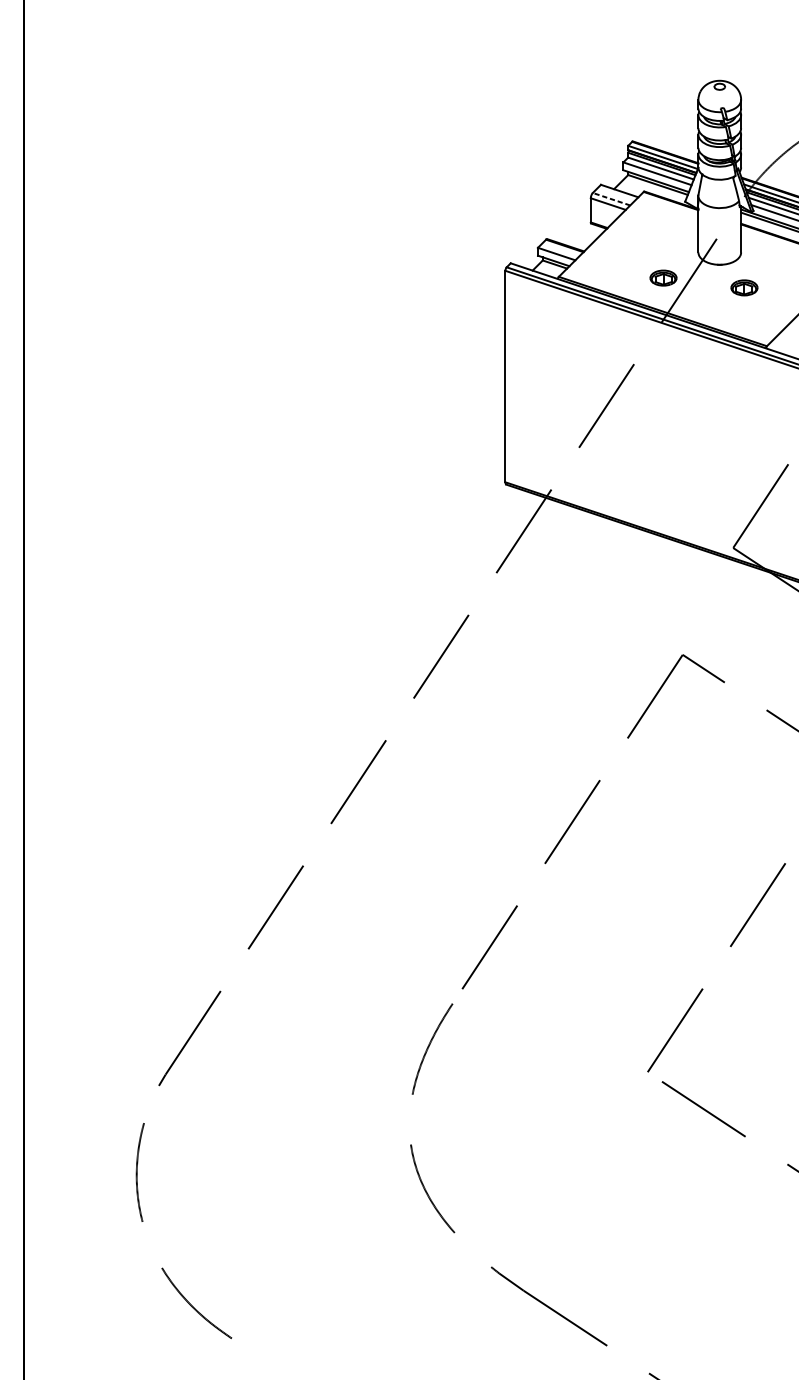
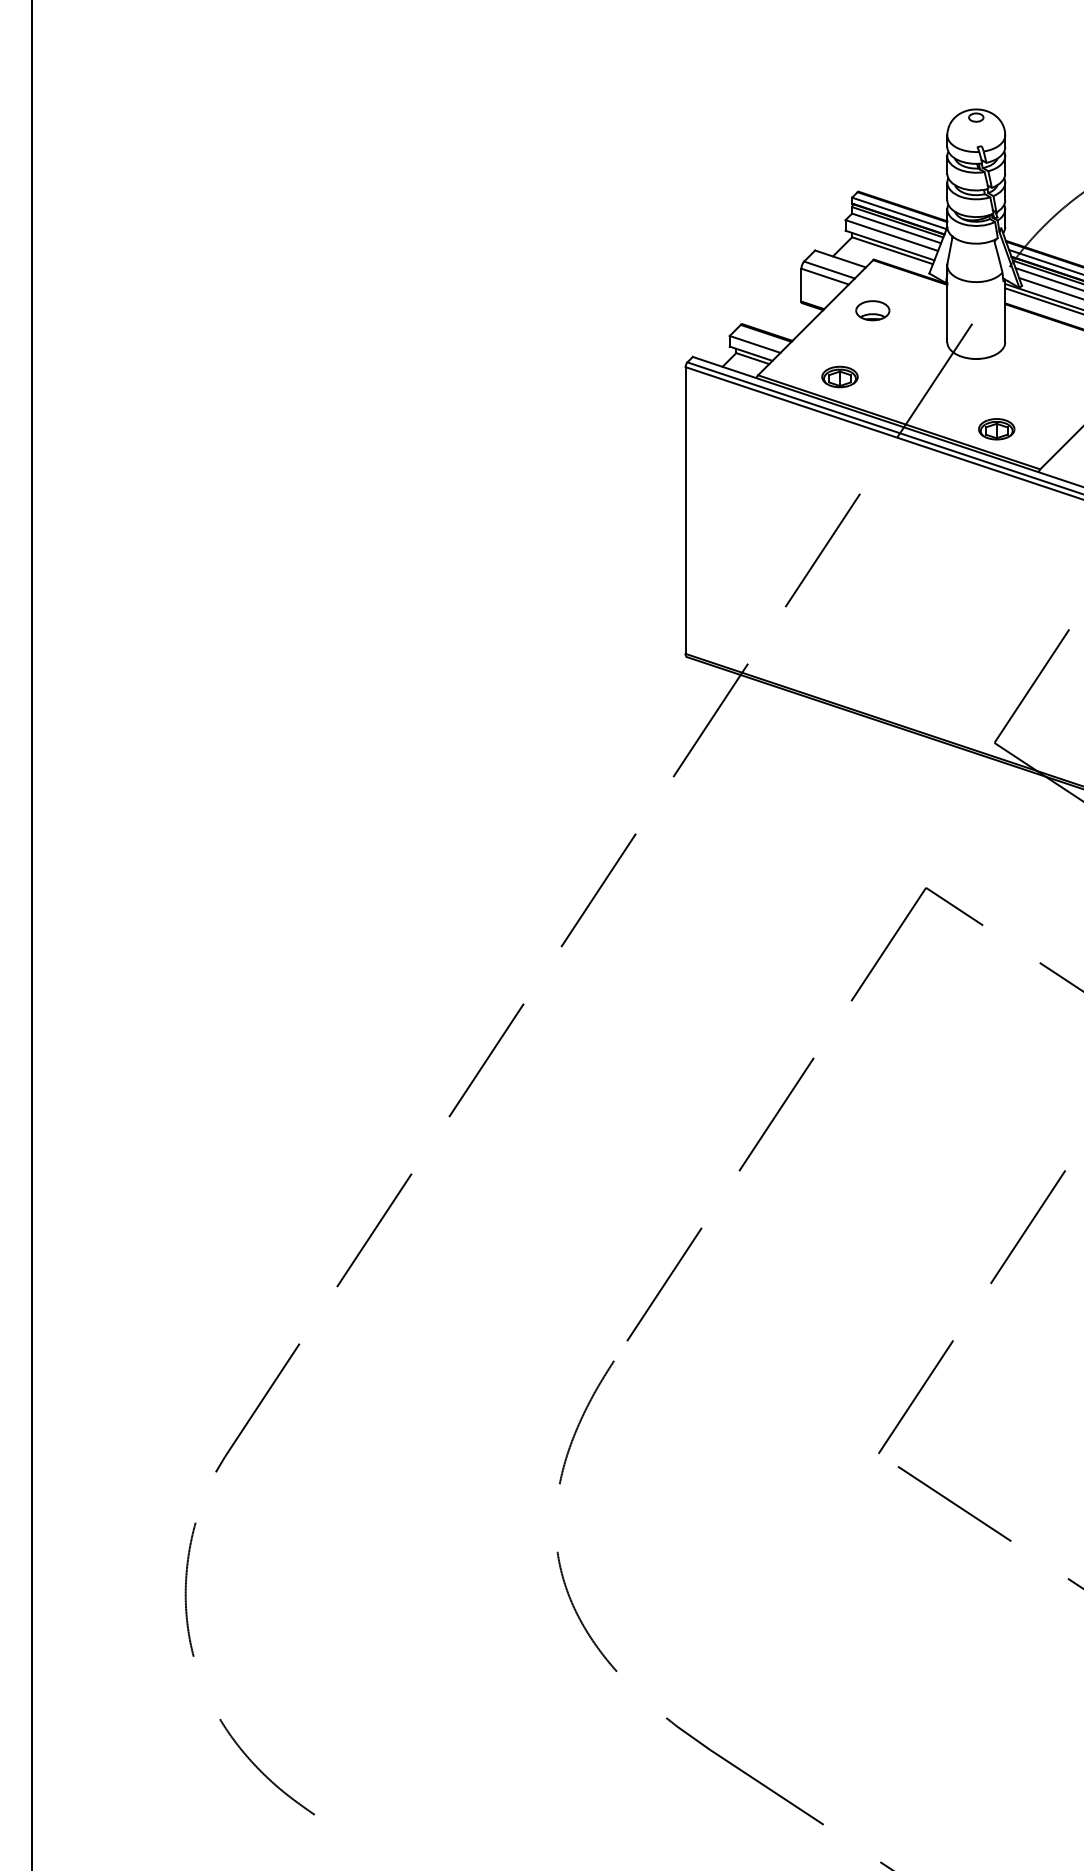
line: (611, 199) -> (829, 270), dashed -> solid
part: (643, 229) -> (872, 310), added
part: (663, 277) -> (839, 376), moved
part: (744, 288) -> (996, 429), moved

